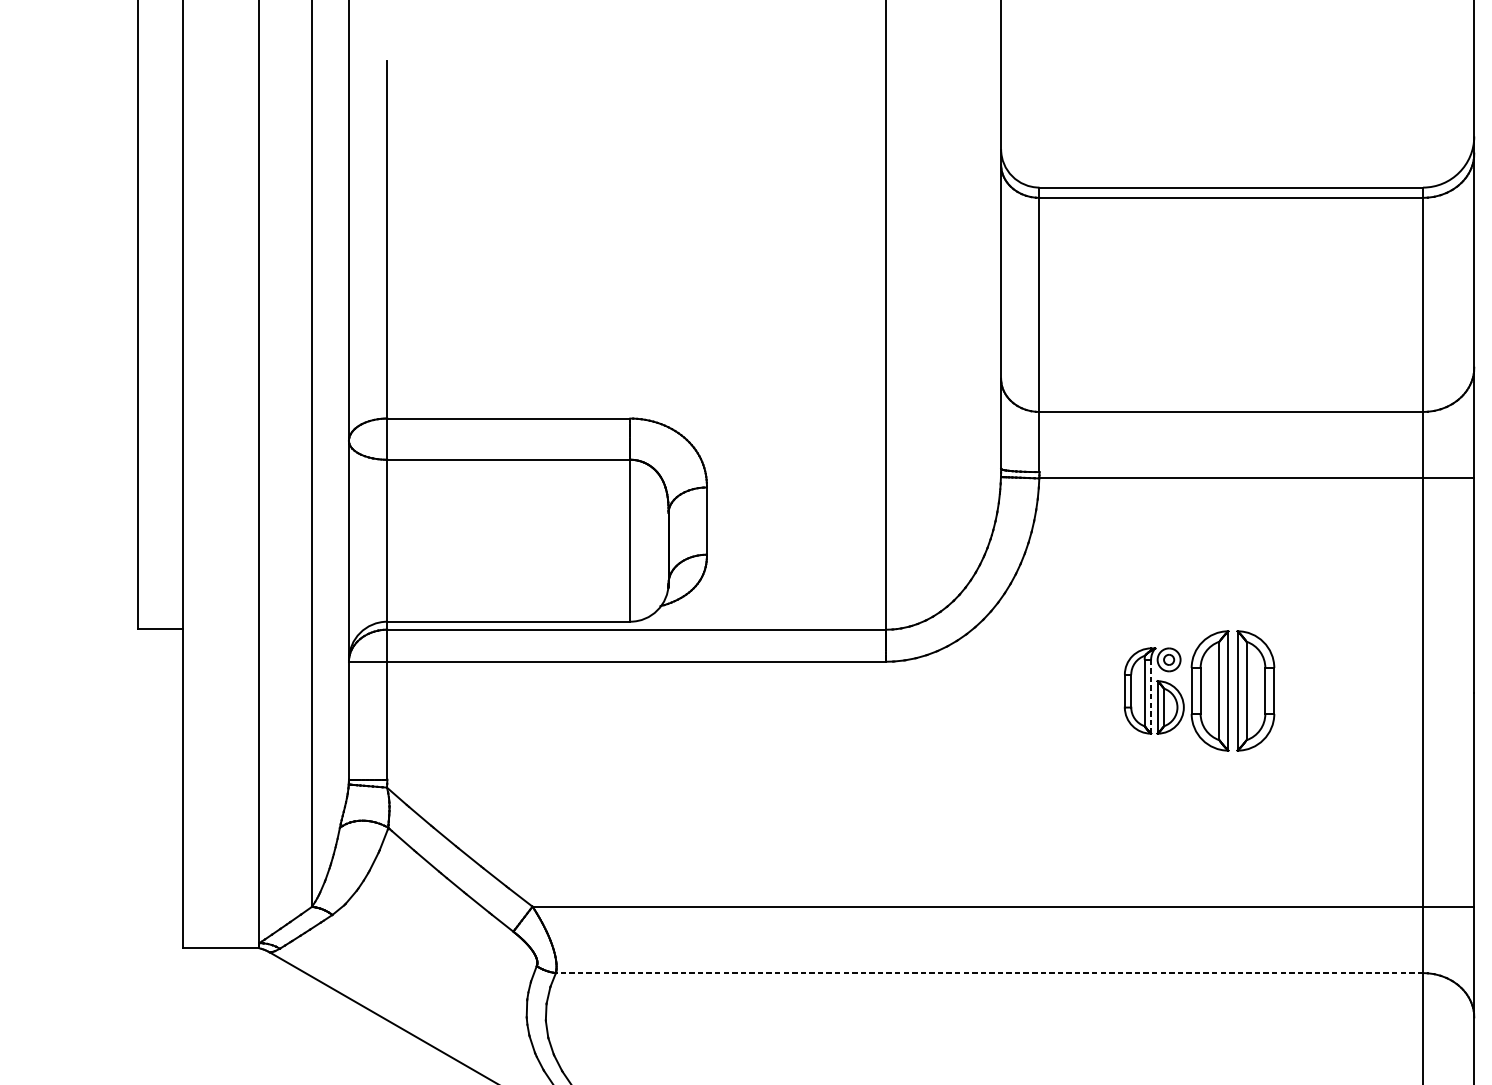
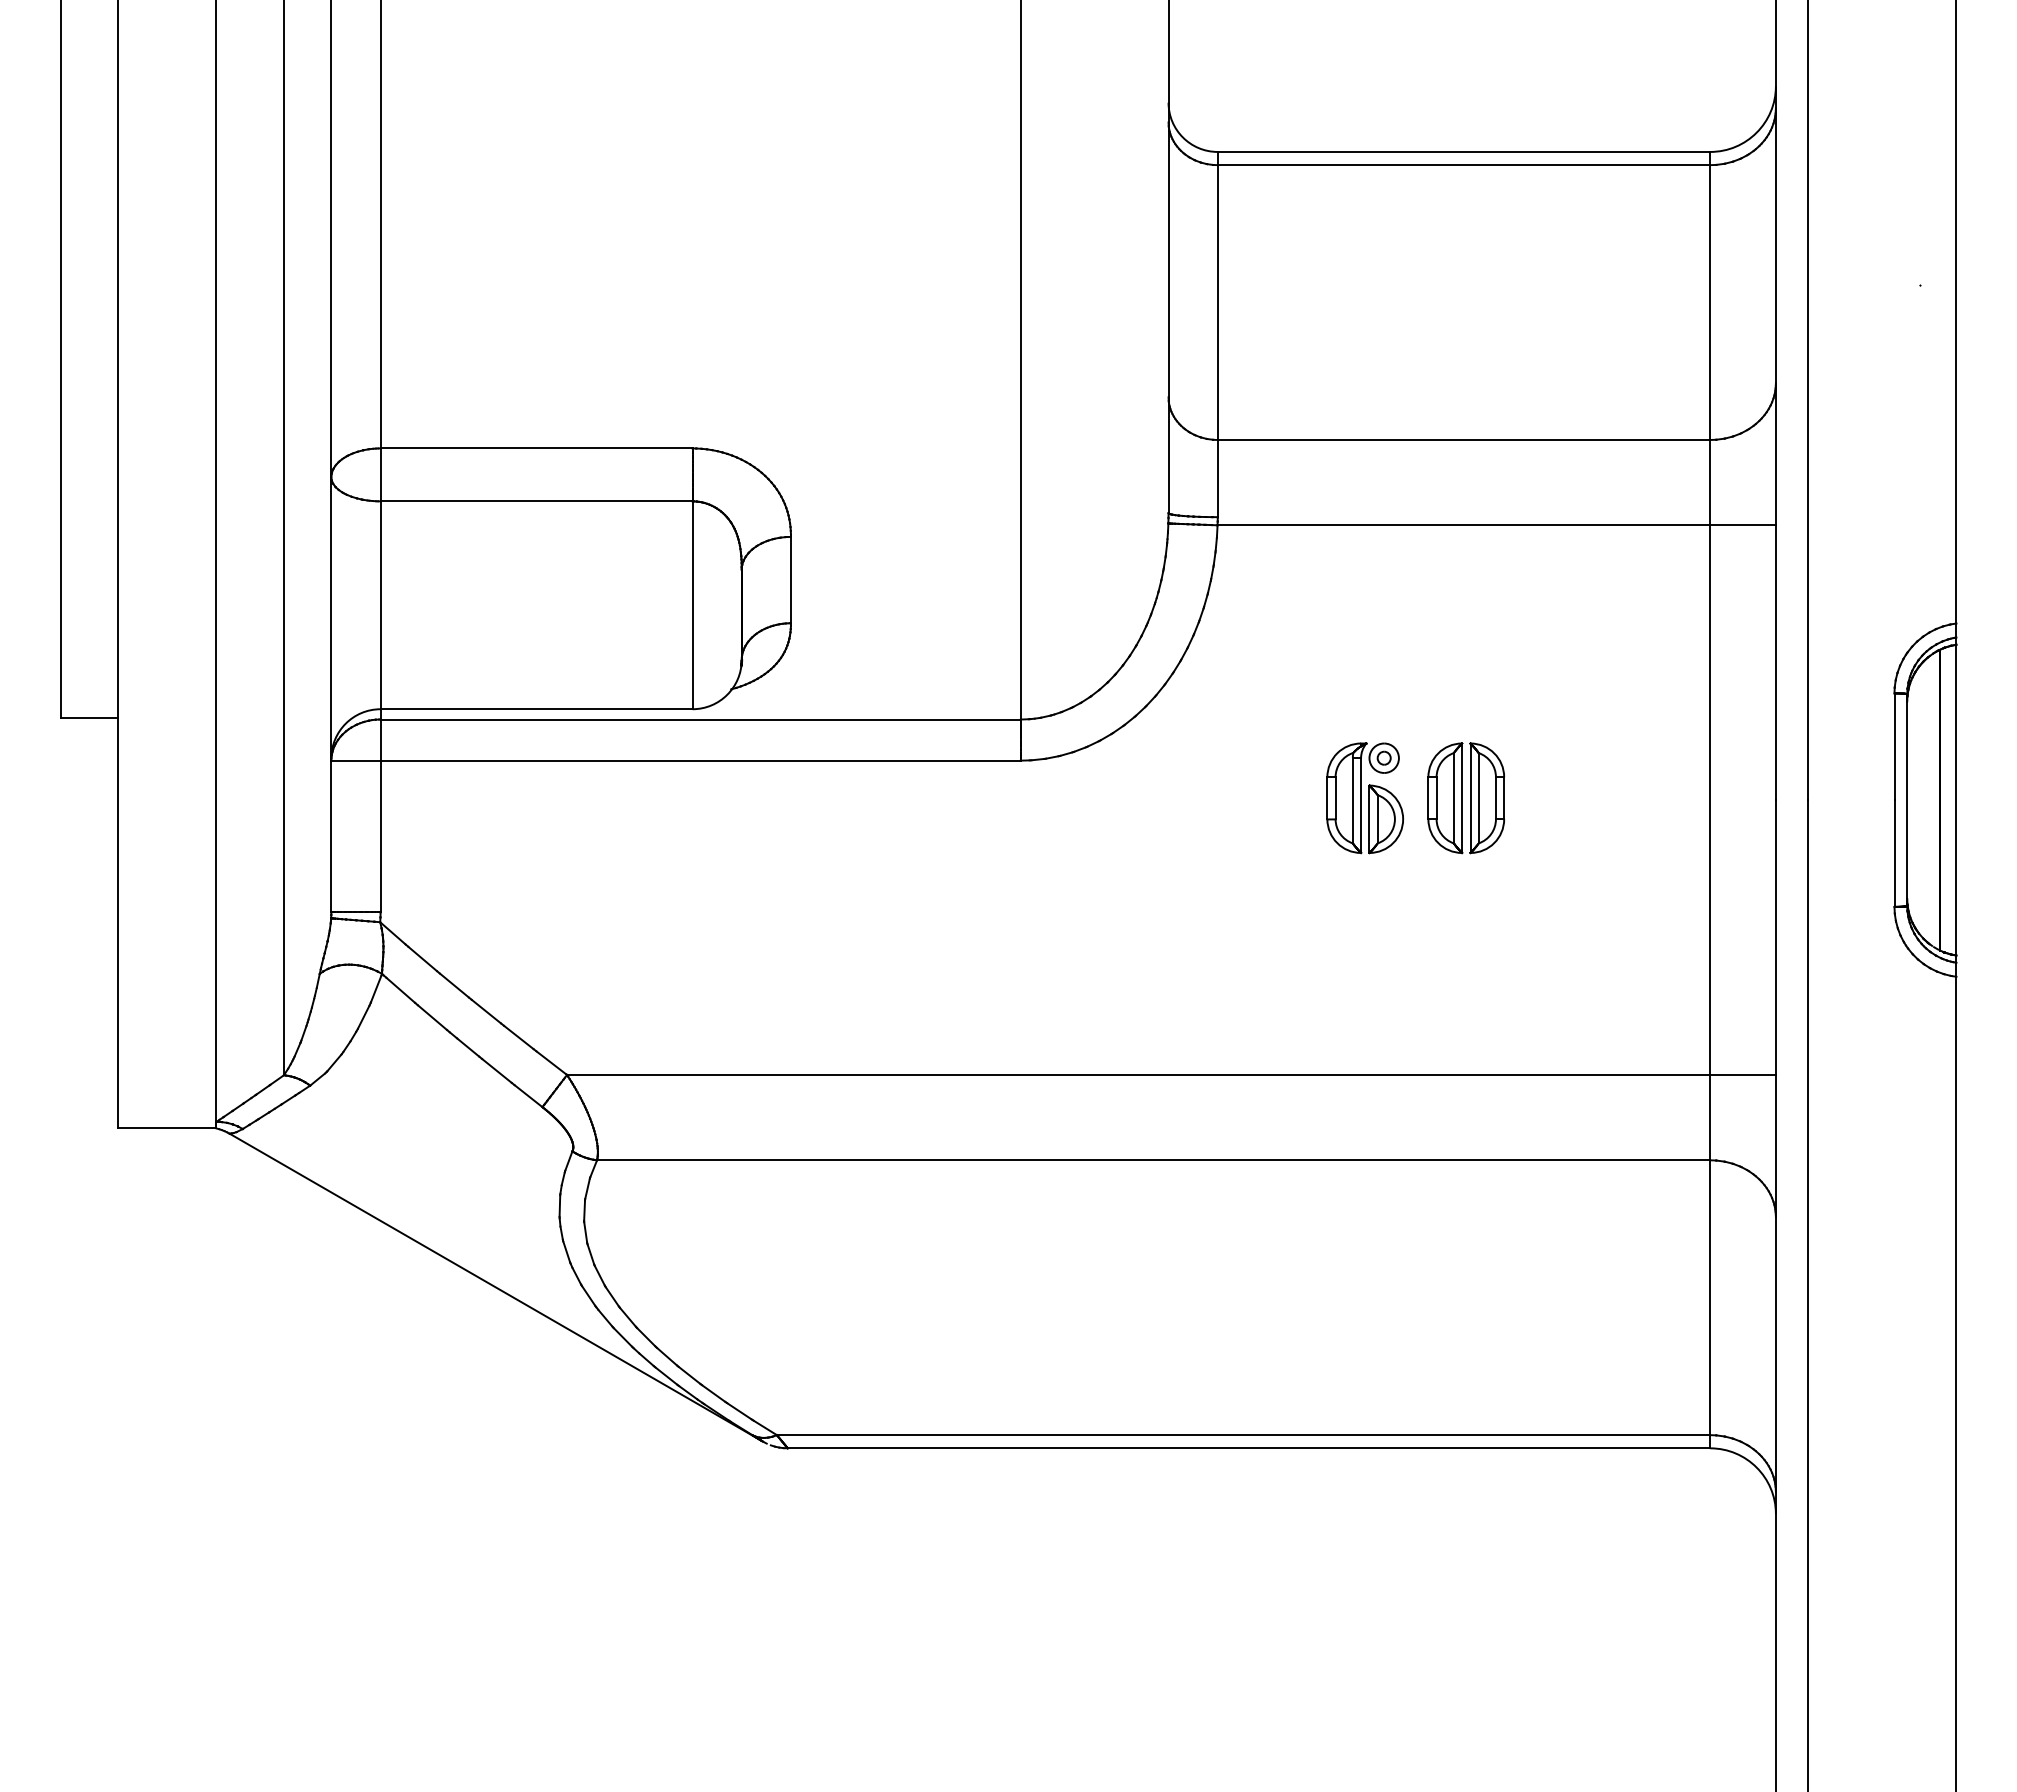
part: (1233, 691) -> (1466, 798), size x0.71
line: (1151, 696) -> (1361, 805), dashed -> solid
line: (989, 973) -> (1153, 1160), dashed -> solid

